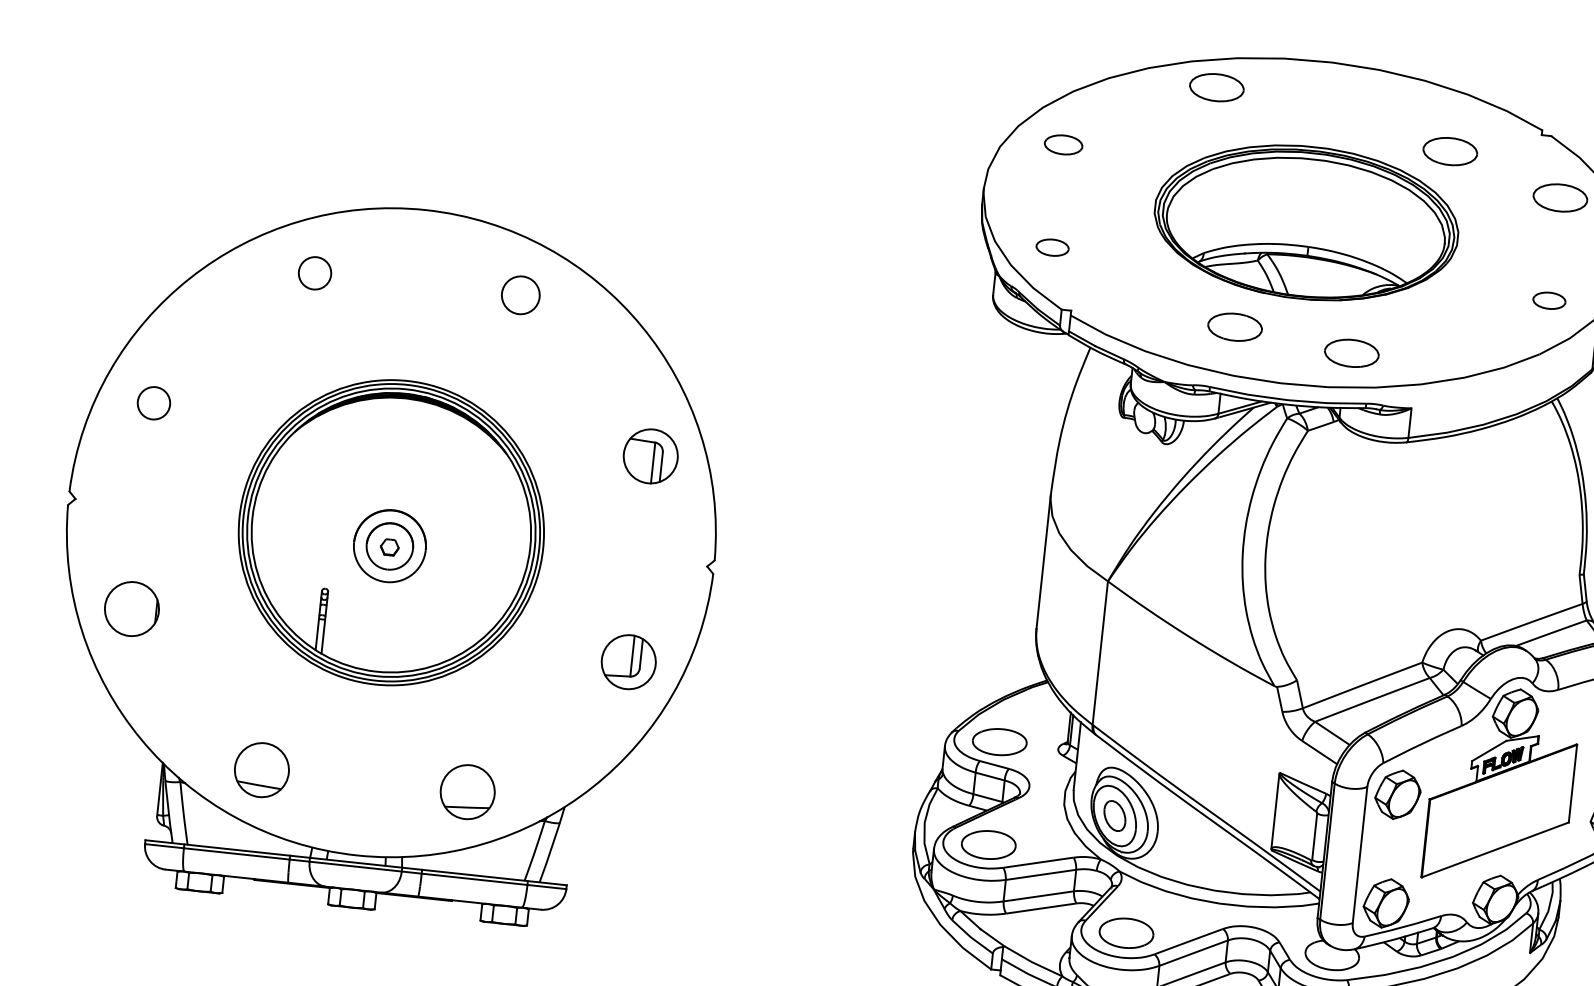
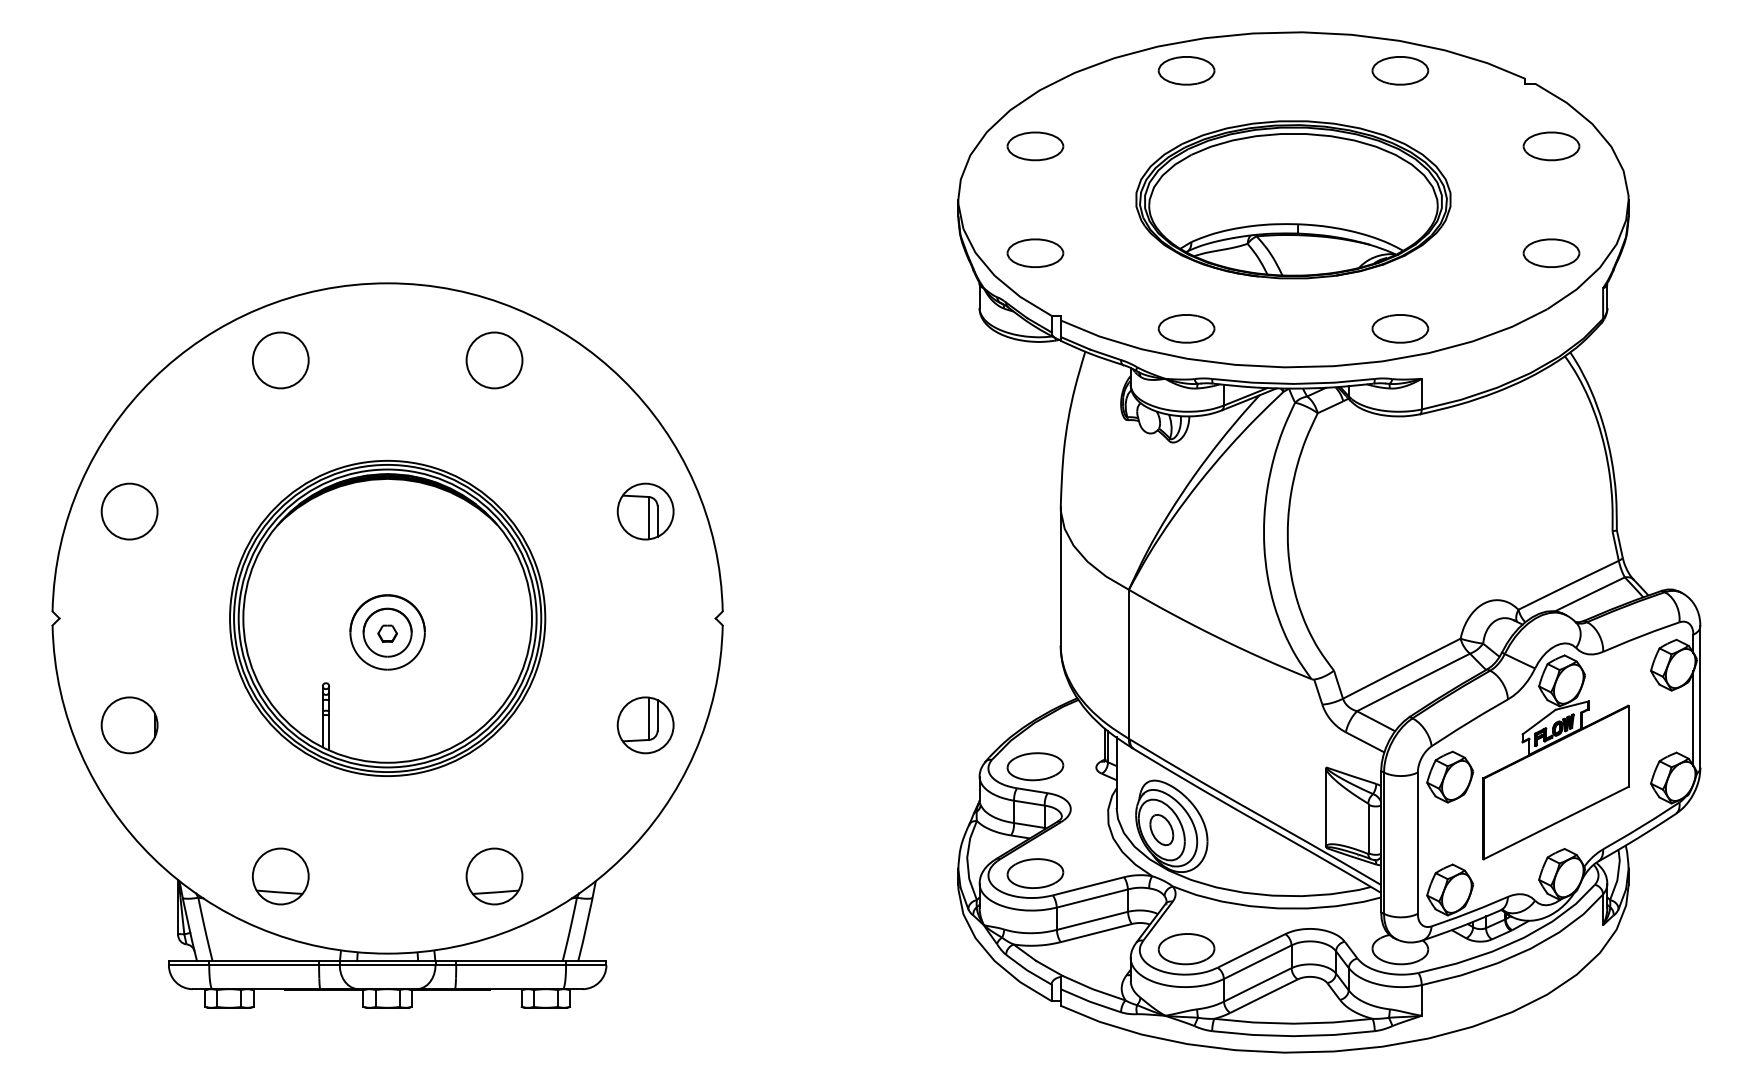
part: (1063, 145) -> (1035, 146), size x1.43
part: (1450, 151) -> (1400, 70), moved
part: (1052, 247) -> (1035, 252), size x1.67
circle: (314, 273) -> (280, 360), size x1.67
circle: (520, 295) -> (494, 360), size x1.43
part: (1549, 300) -> (1551, 252), size x1.67
part: (1235, 326) -> (1186, 328), moved
part: (1352, 353) -> (1400, 328), moved
circle: (153, 403) -> (129, 511), size x1.67

